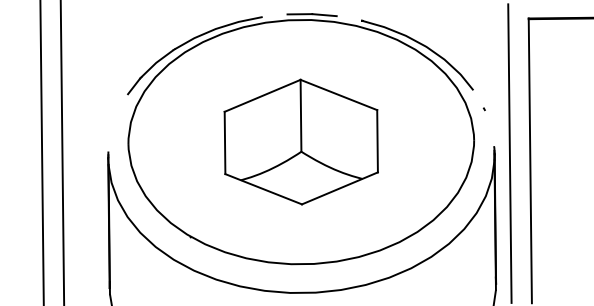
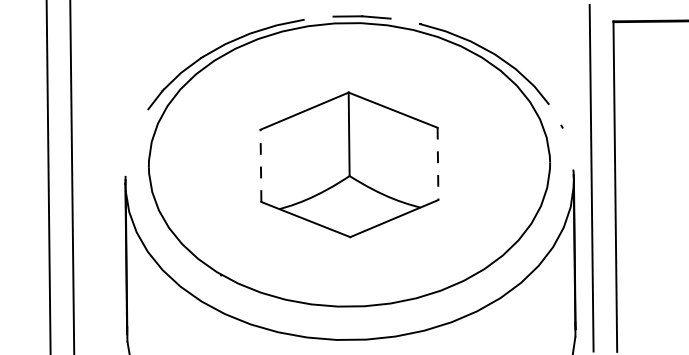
line: (377, 141) -> (438, 164), solid -> dashed
line: (224, 142) -> (260, 165), solid -> dashed

